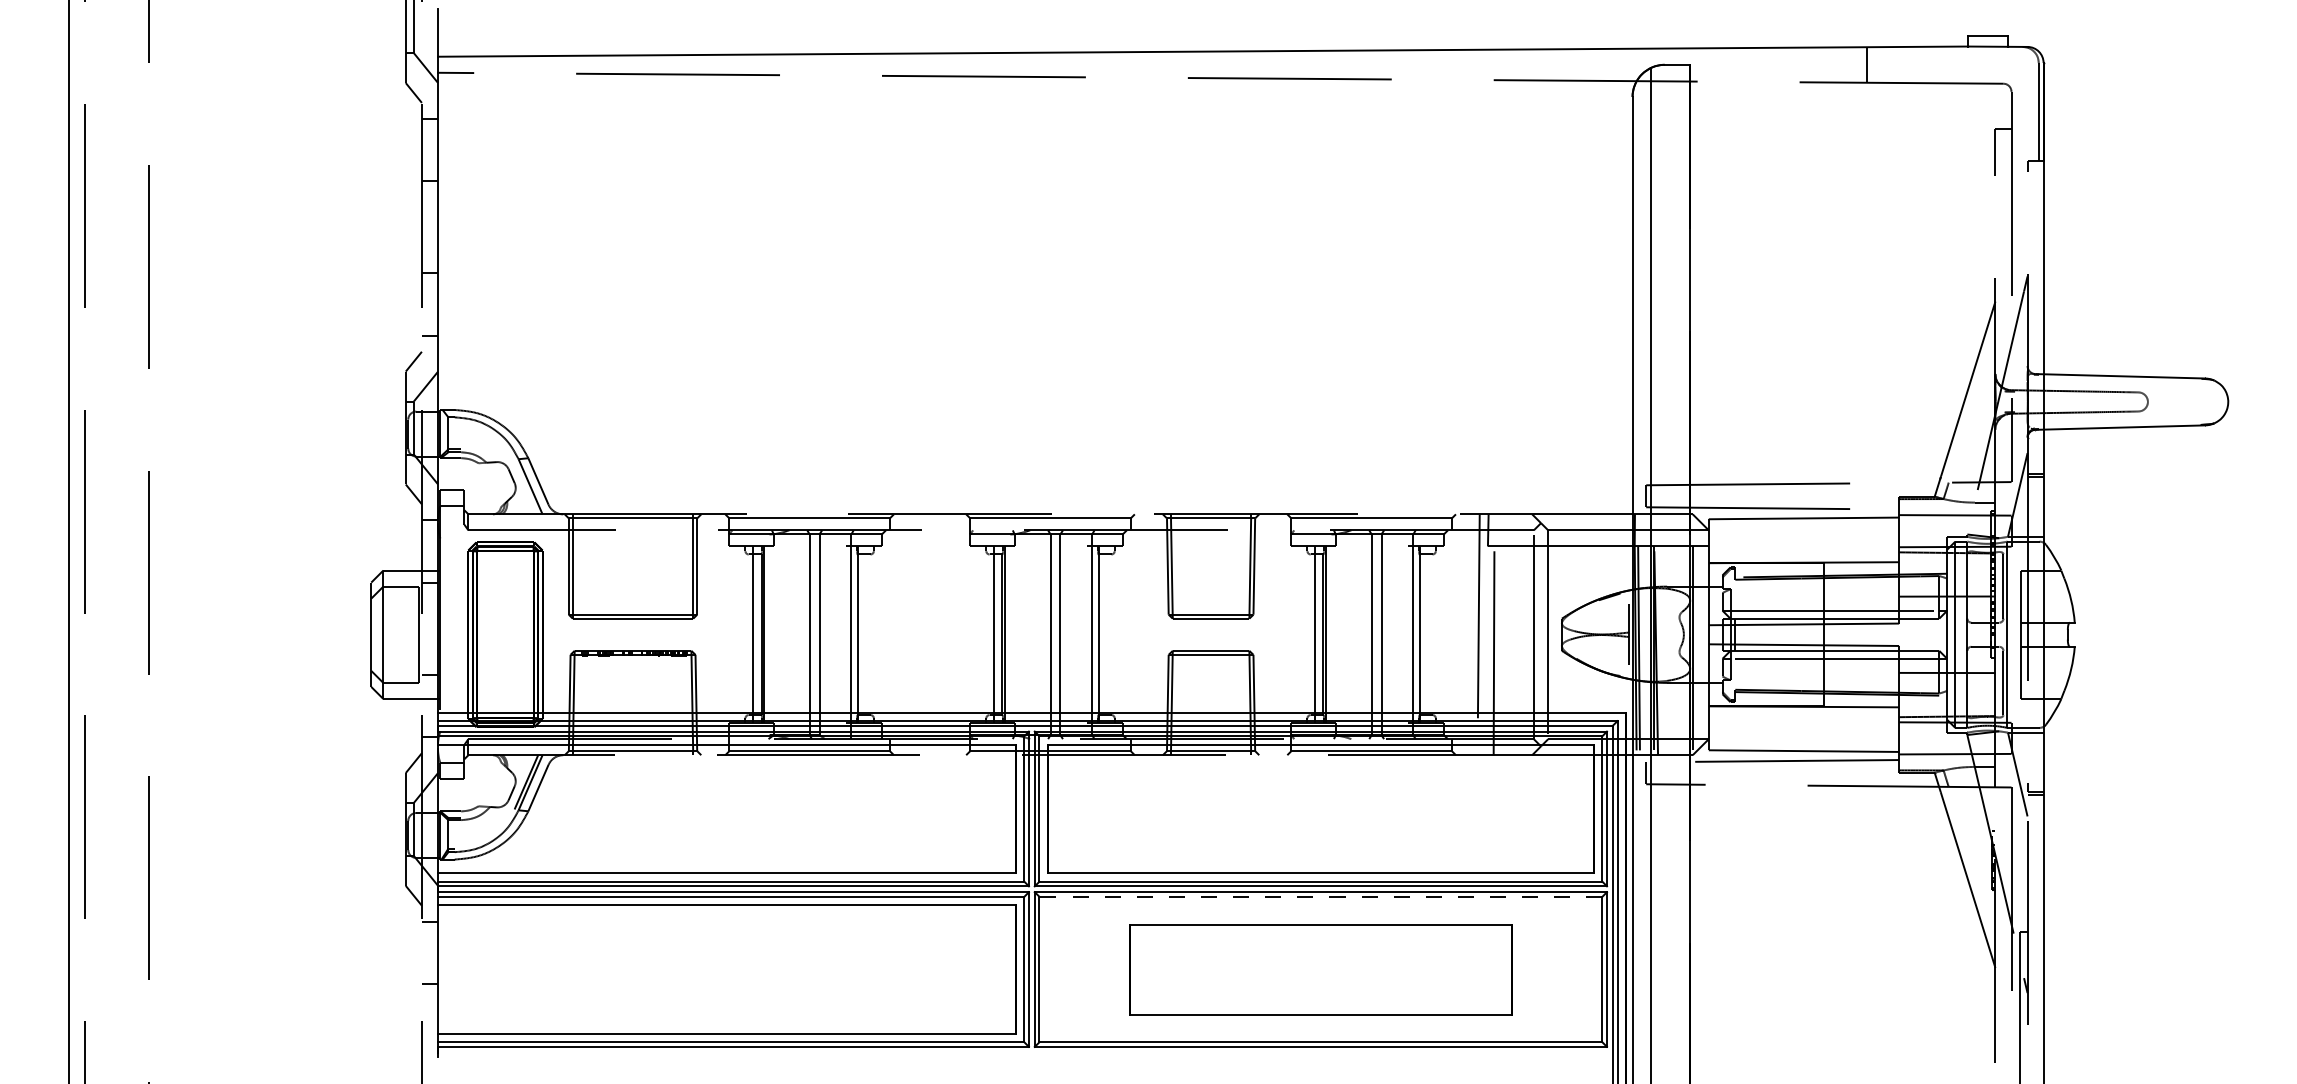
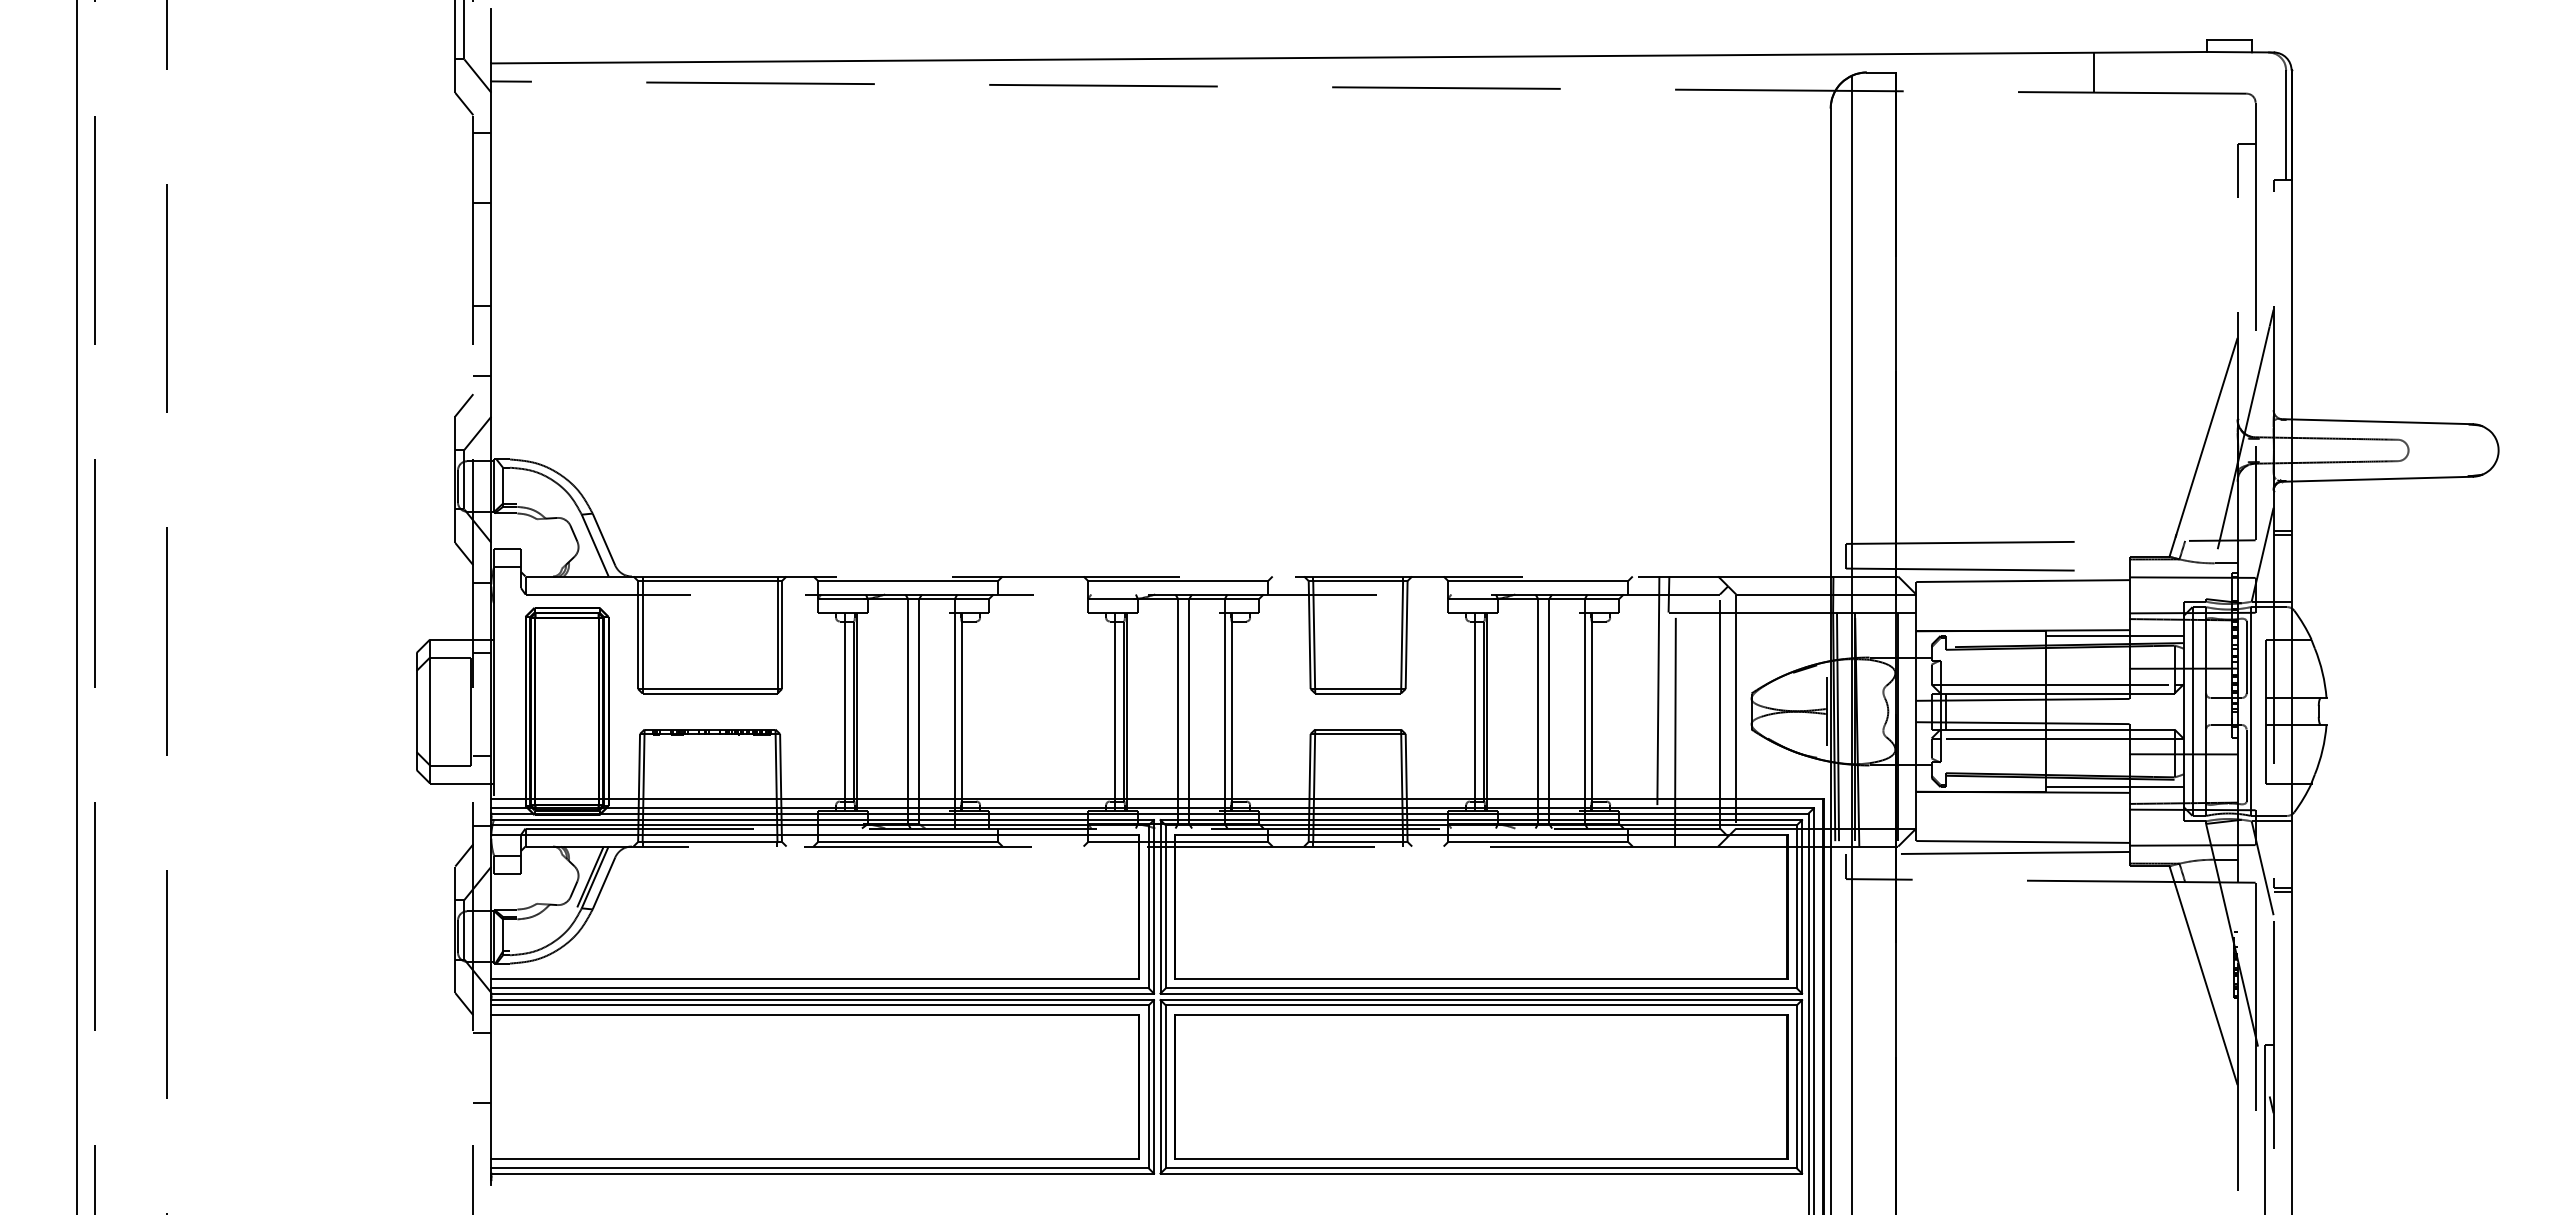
line: (1885, 566) -> (2114, 635), added
line: (1885, 702) -> (2114, 787), added
line: (1321, 896) -> (1481, 1005), dashed -> solid
part: (1321, 969) -> (1481, 1086), size x1.43

